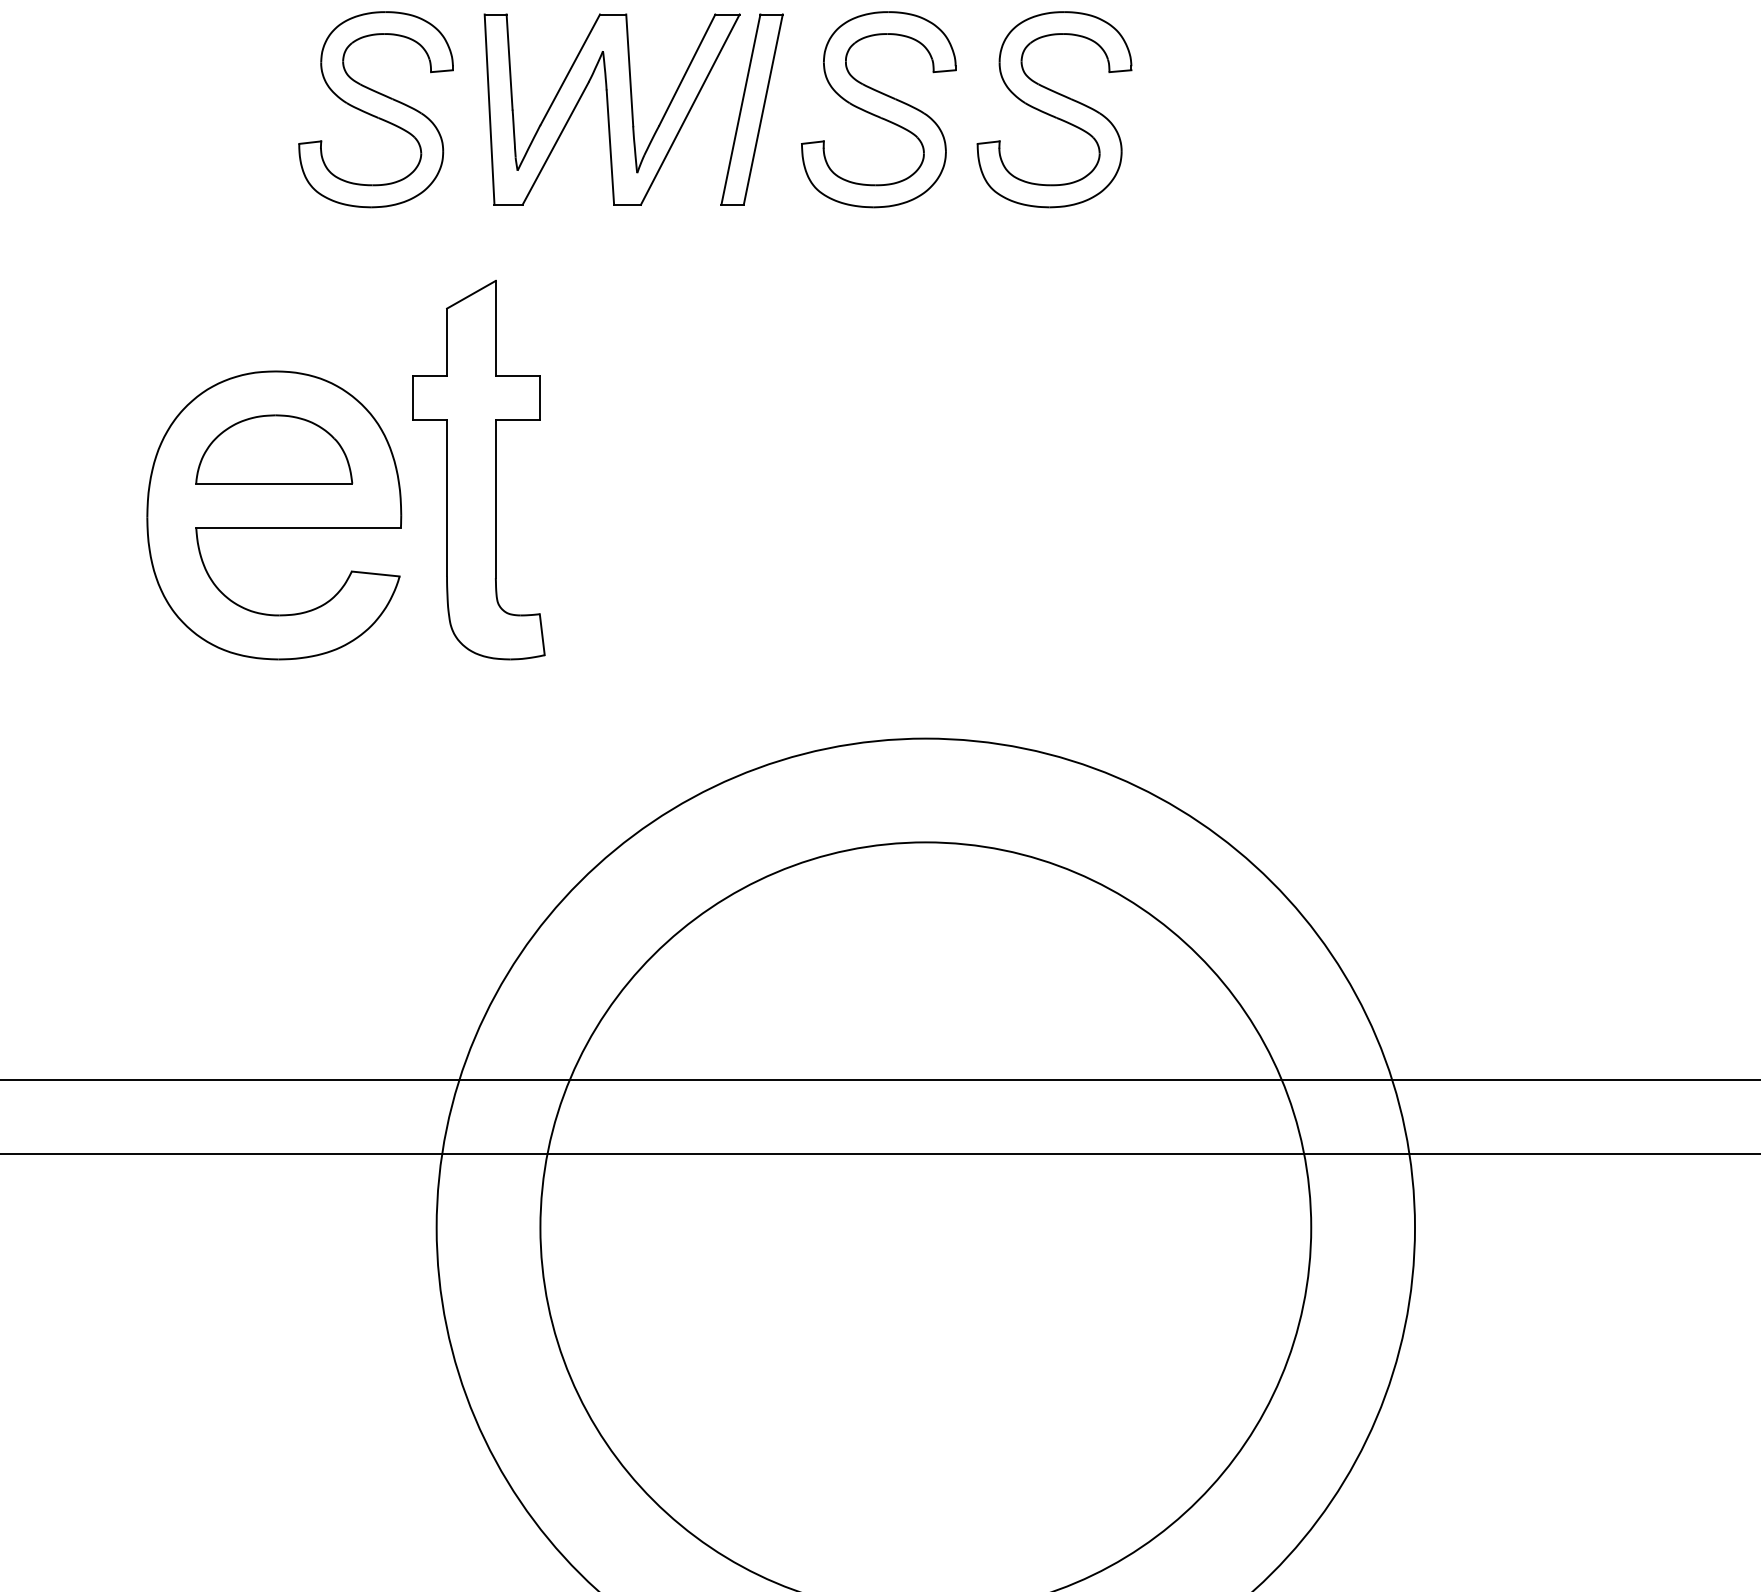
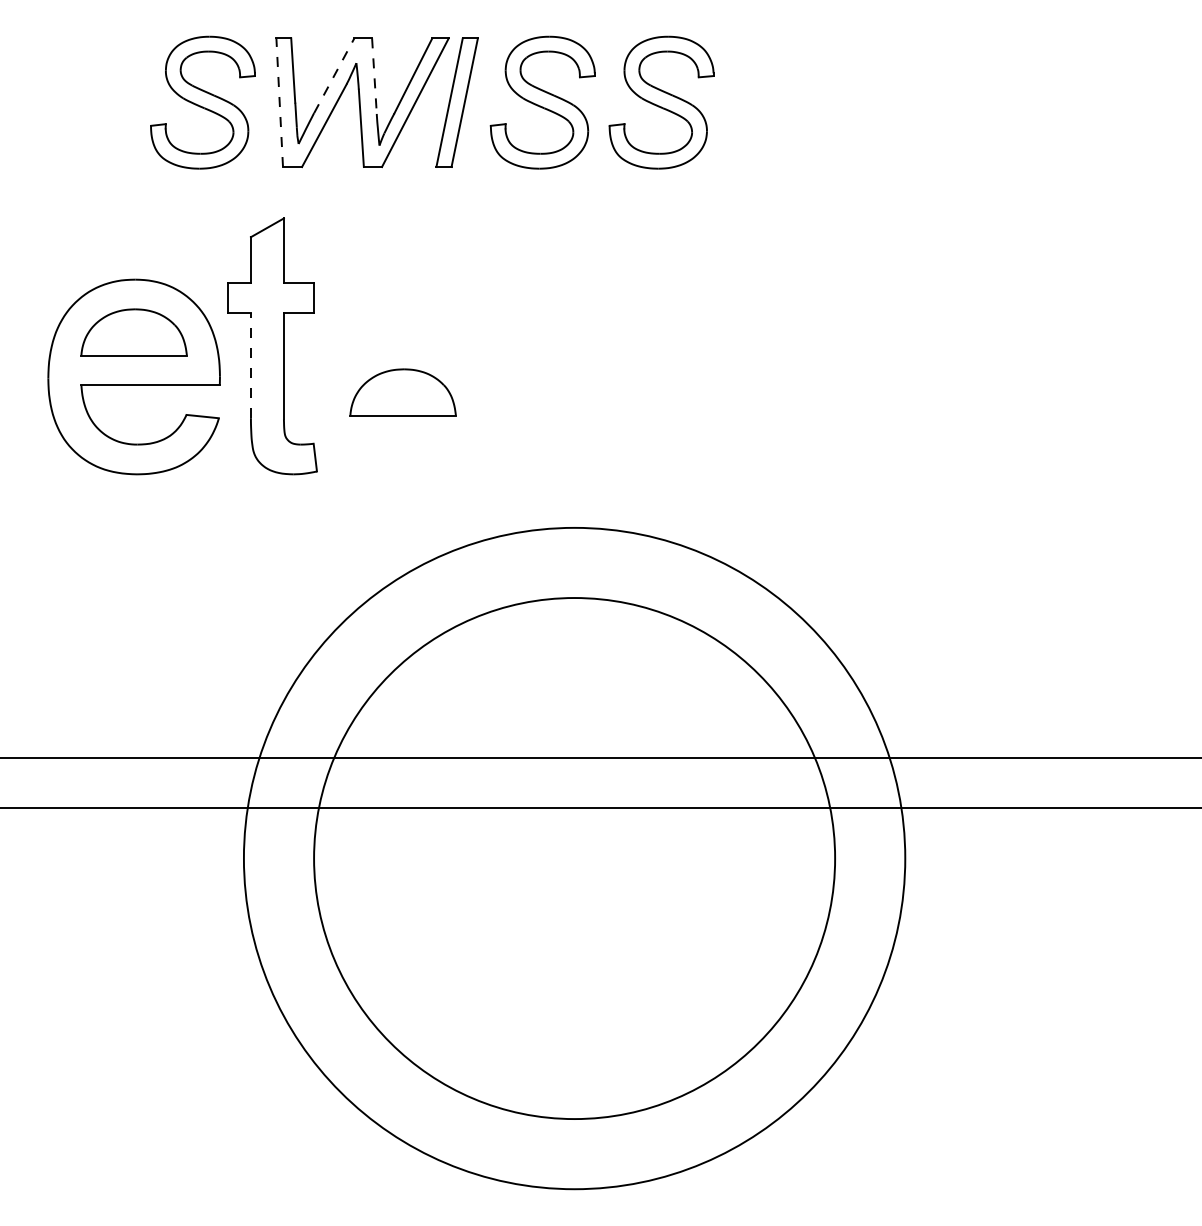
line: (570, 69) -> (334, 75), solid -> dashed
line: (629, 70) -> (374, 76), solid -> dashed
line: (489, 109) -> (279, 102), solid -> dashed
line: (446, 498) -> (250, 365), solid -> dashed
part: (671, 538) -> (402, 392), added

